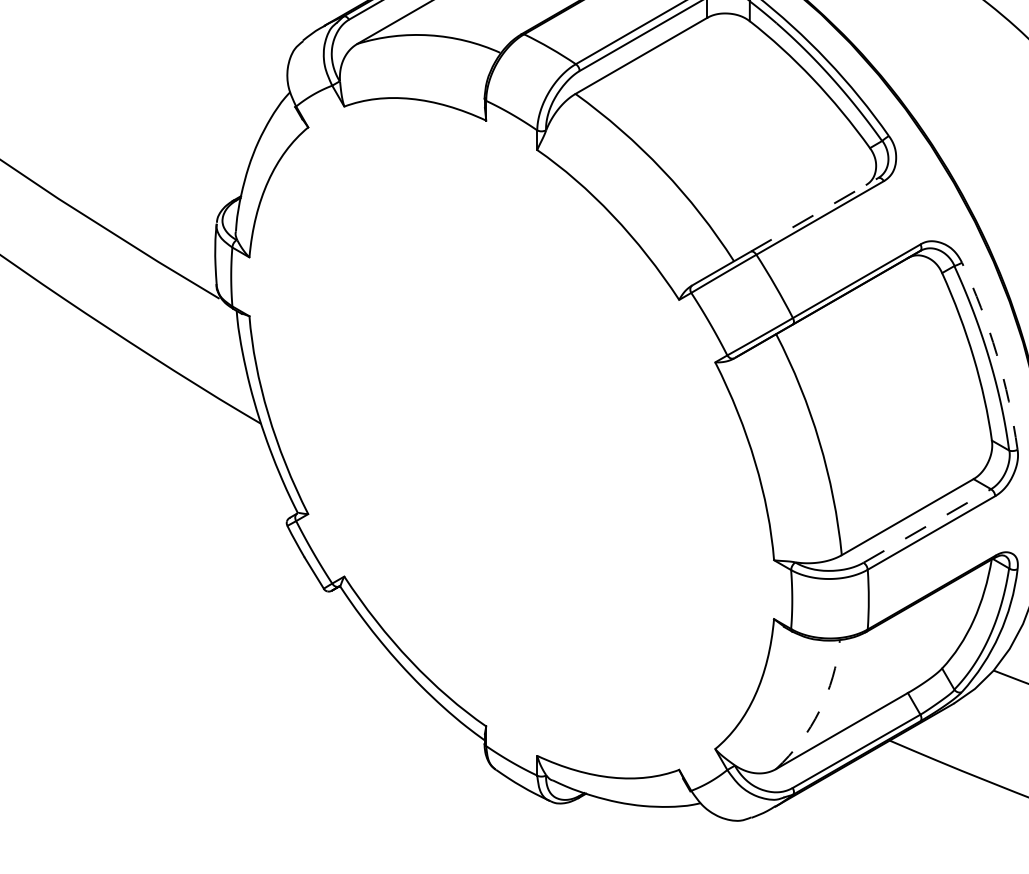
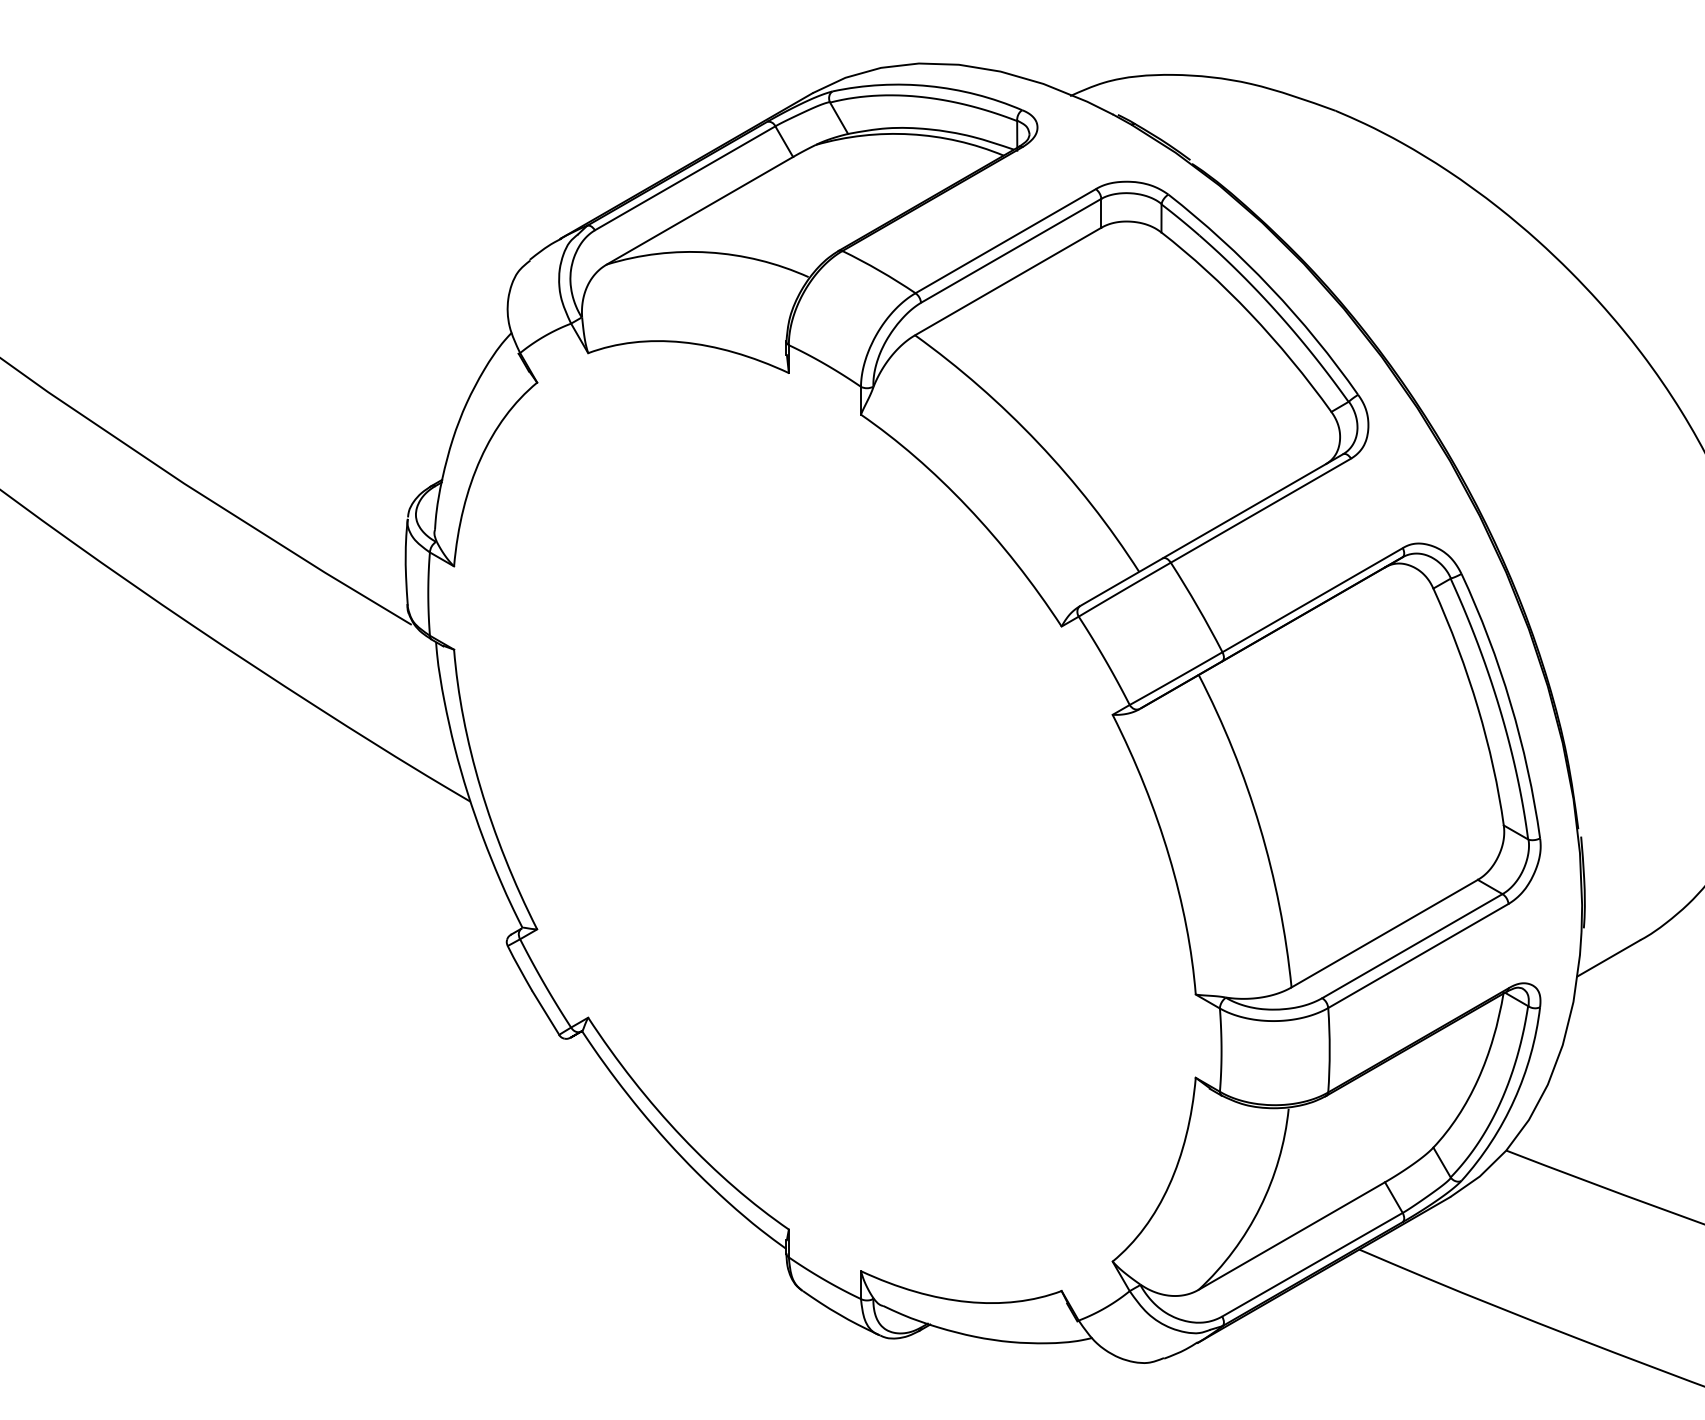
line: (814, 215) -> (1253, 506), dashed -> solid
arc: (996, 354) -> (1510, 703), dashed -> solid
line: (927, 525) -> (1412, 945), dashed -> solid
arc: (819, 710) -> (1260, 1207), dashed -> solid

